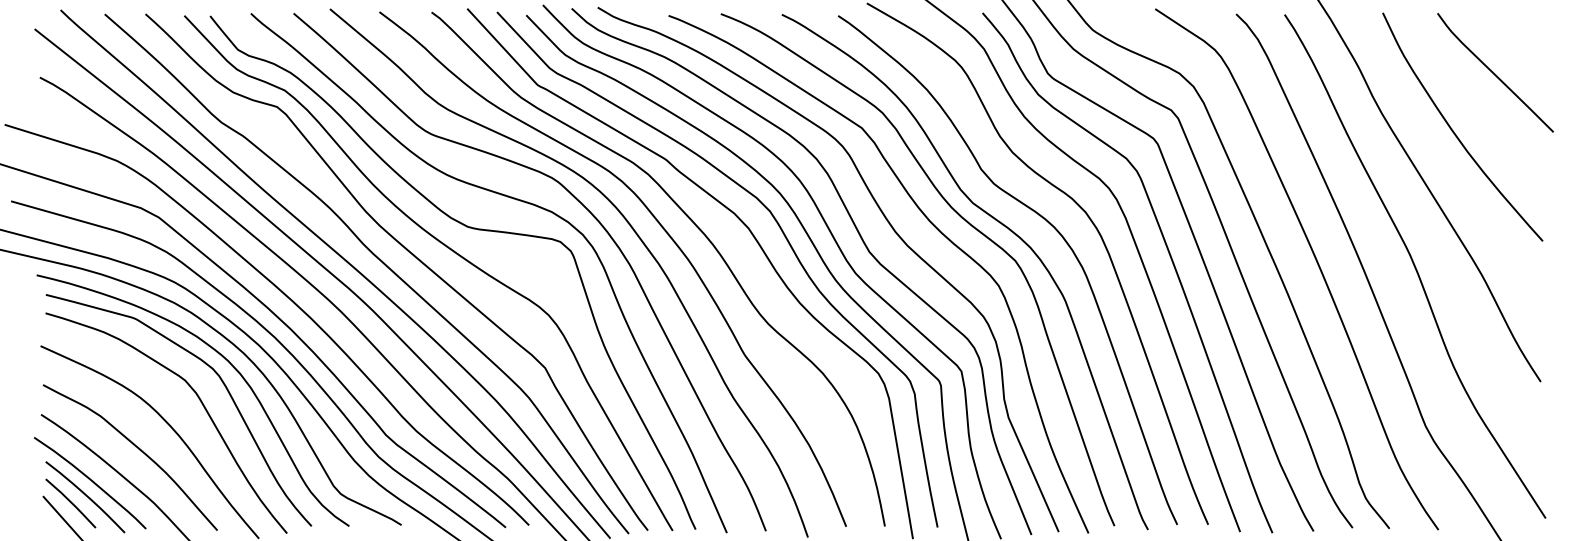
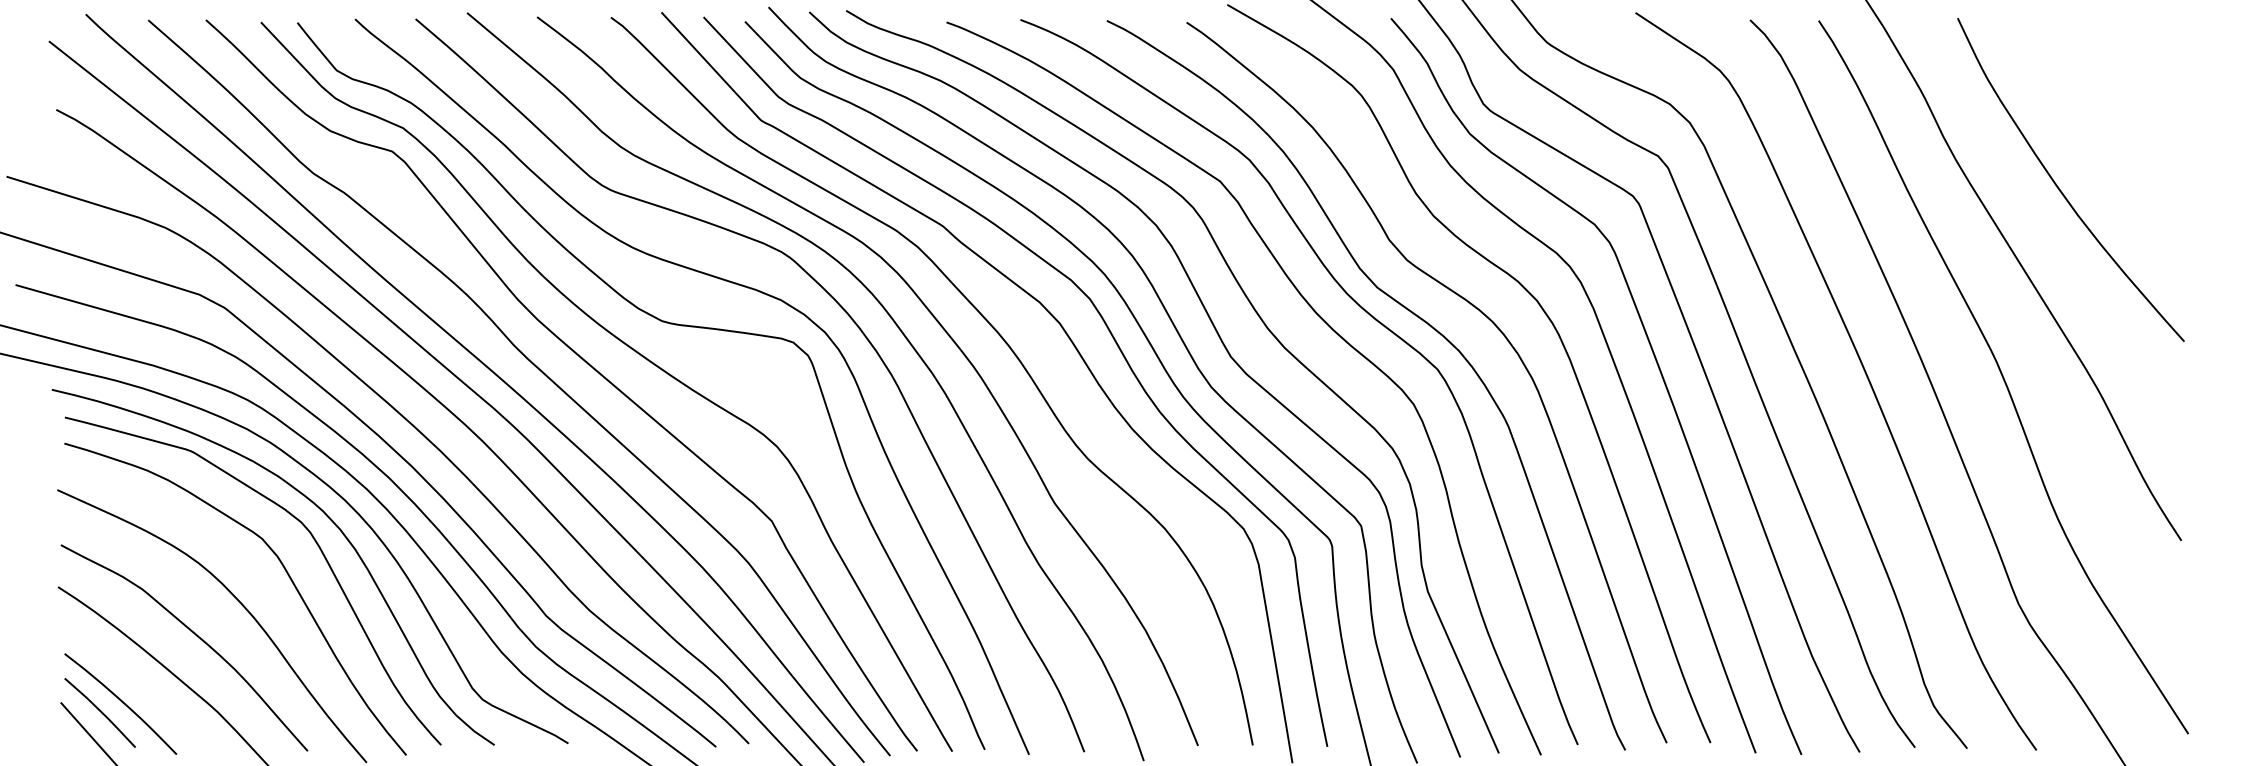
curve: (1494, 72) -> (2115, 102), removed
curve: (91, 481) -> (129, 681), removed

